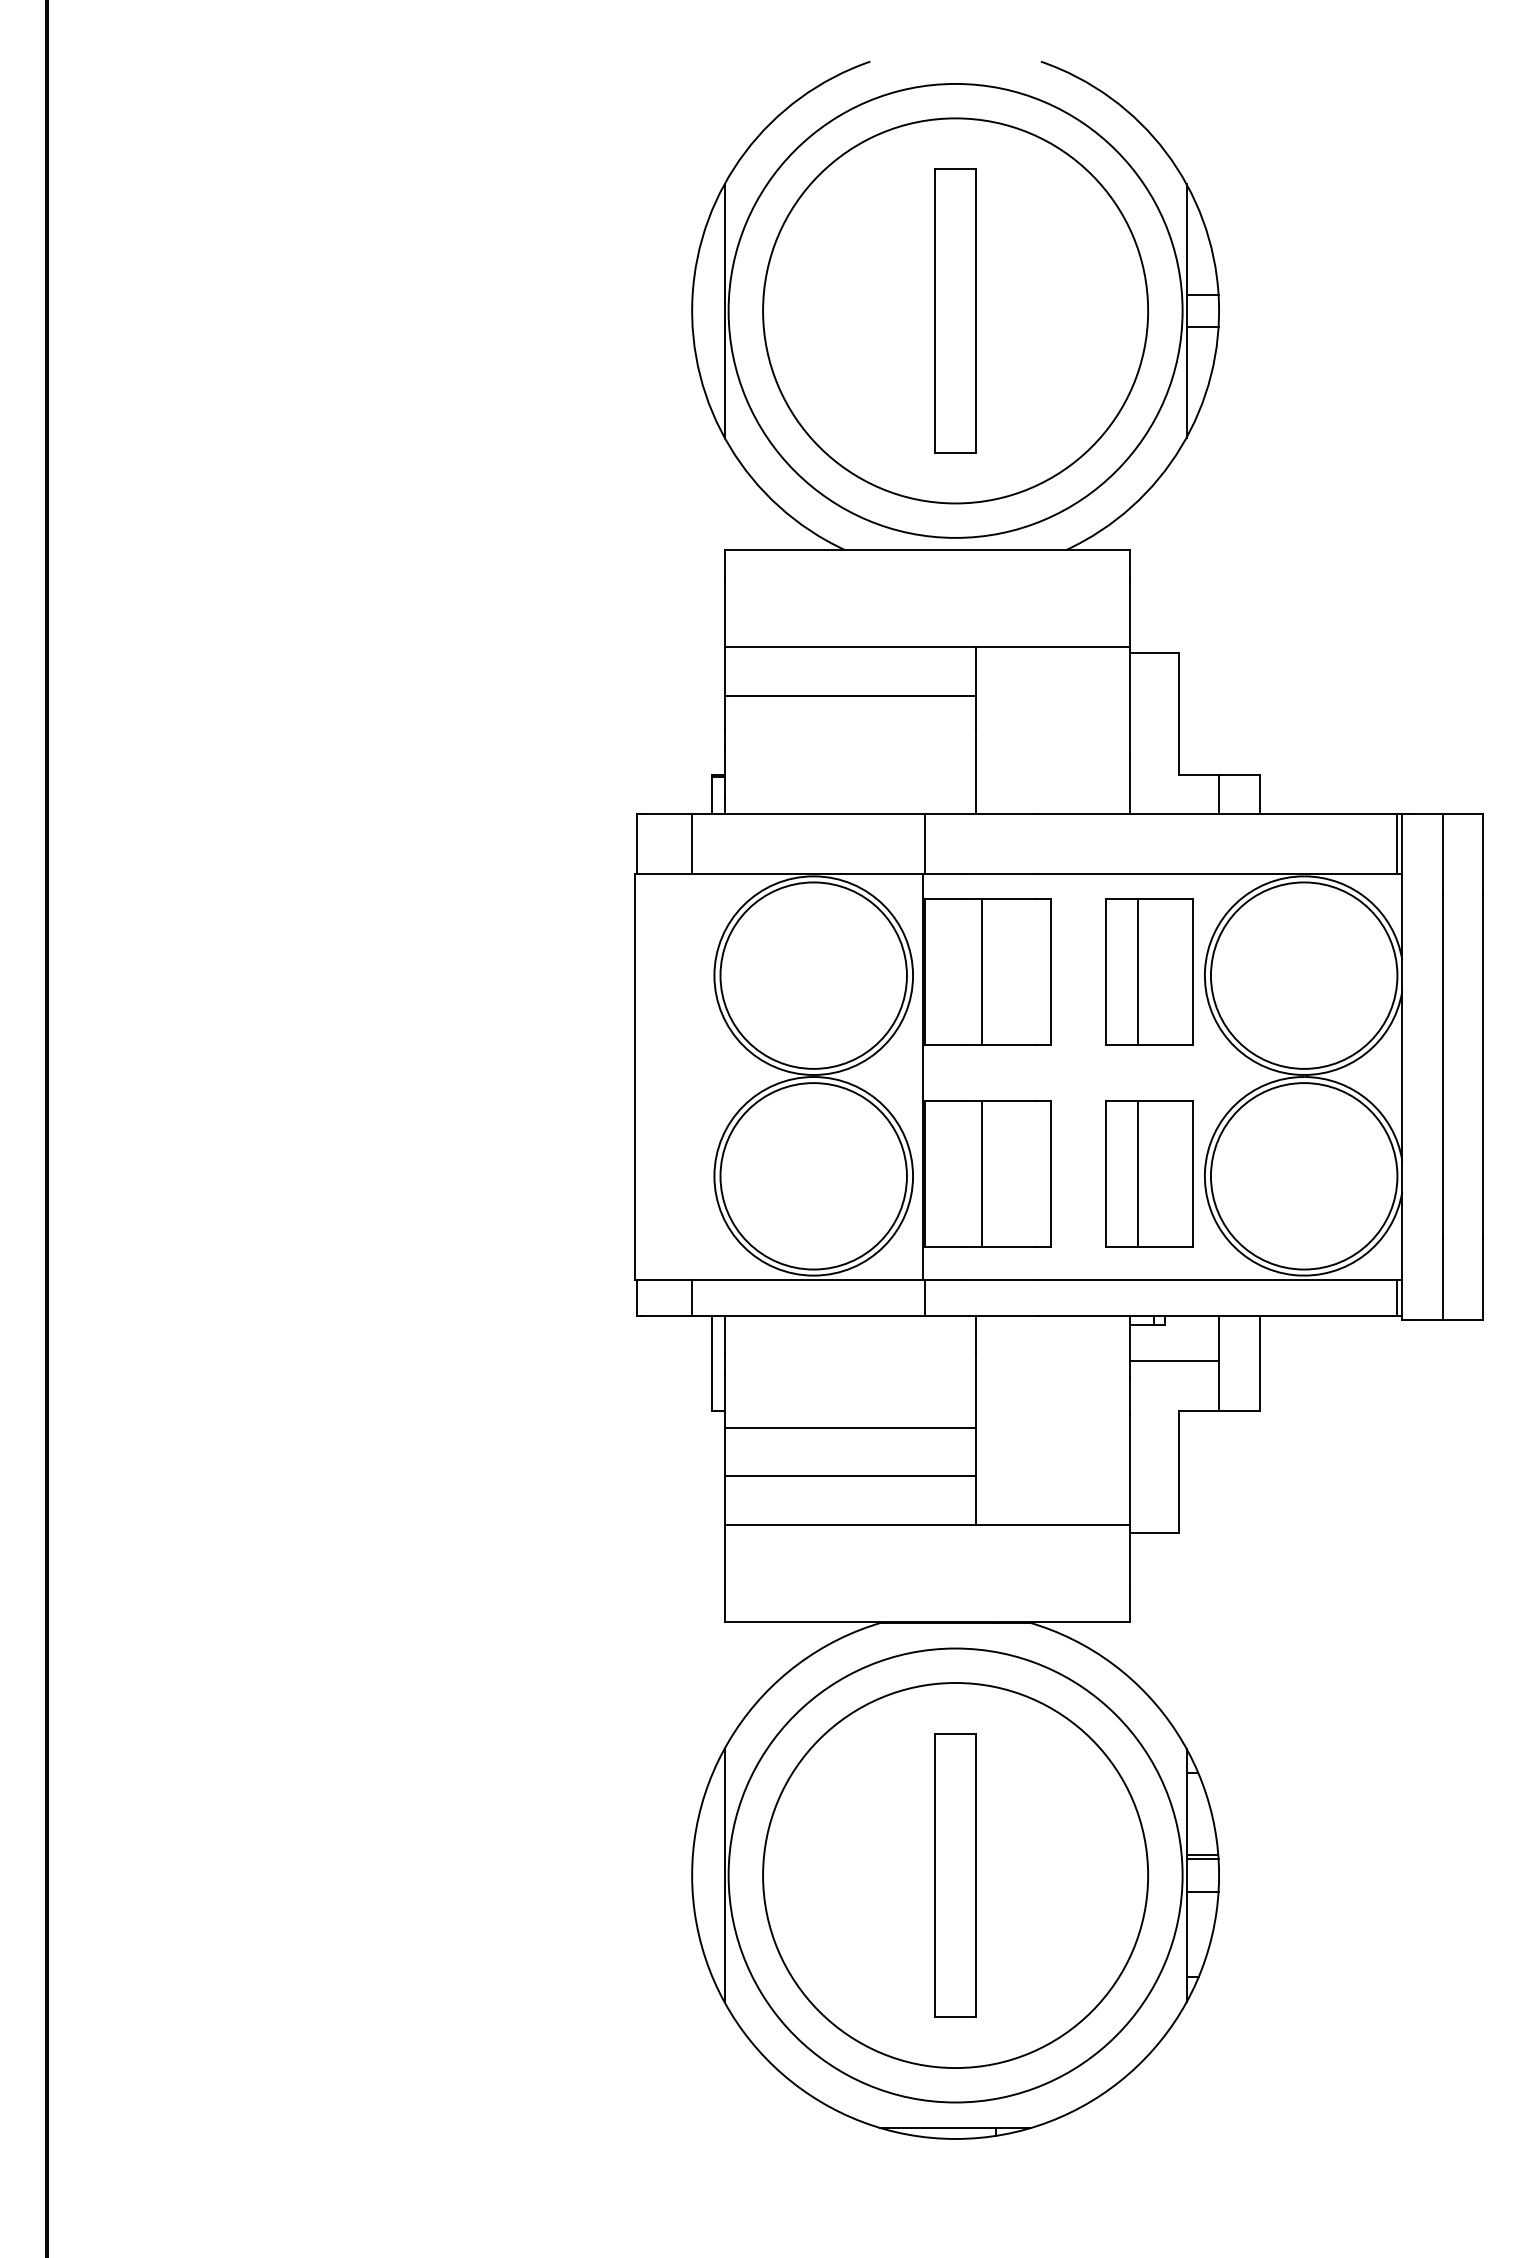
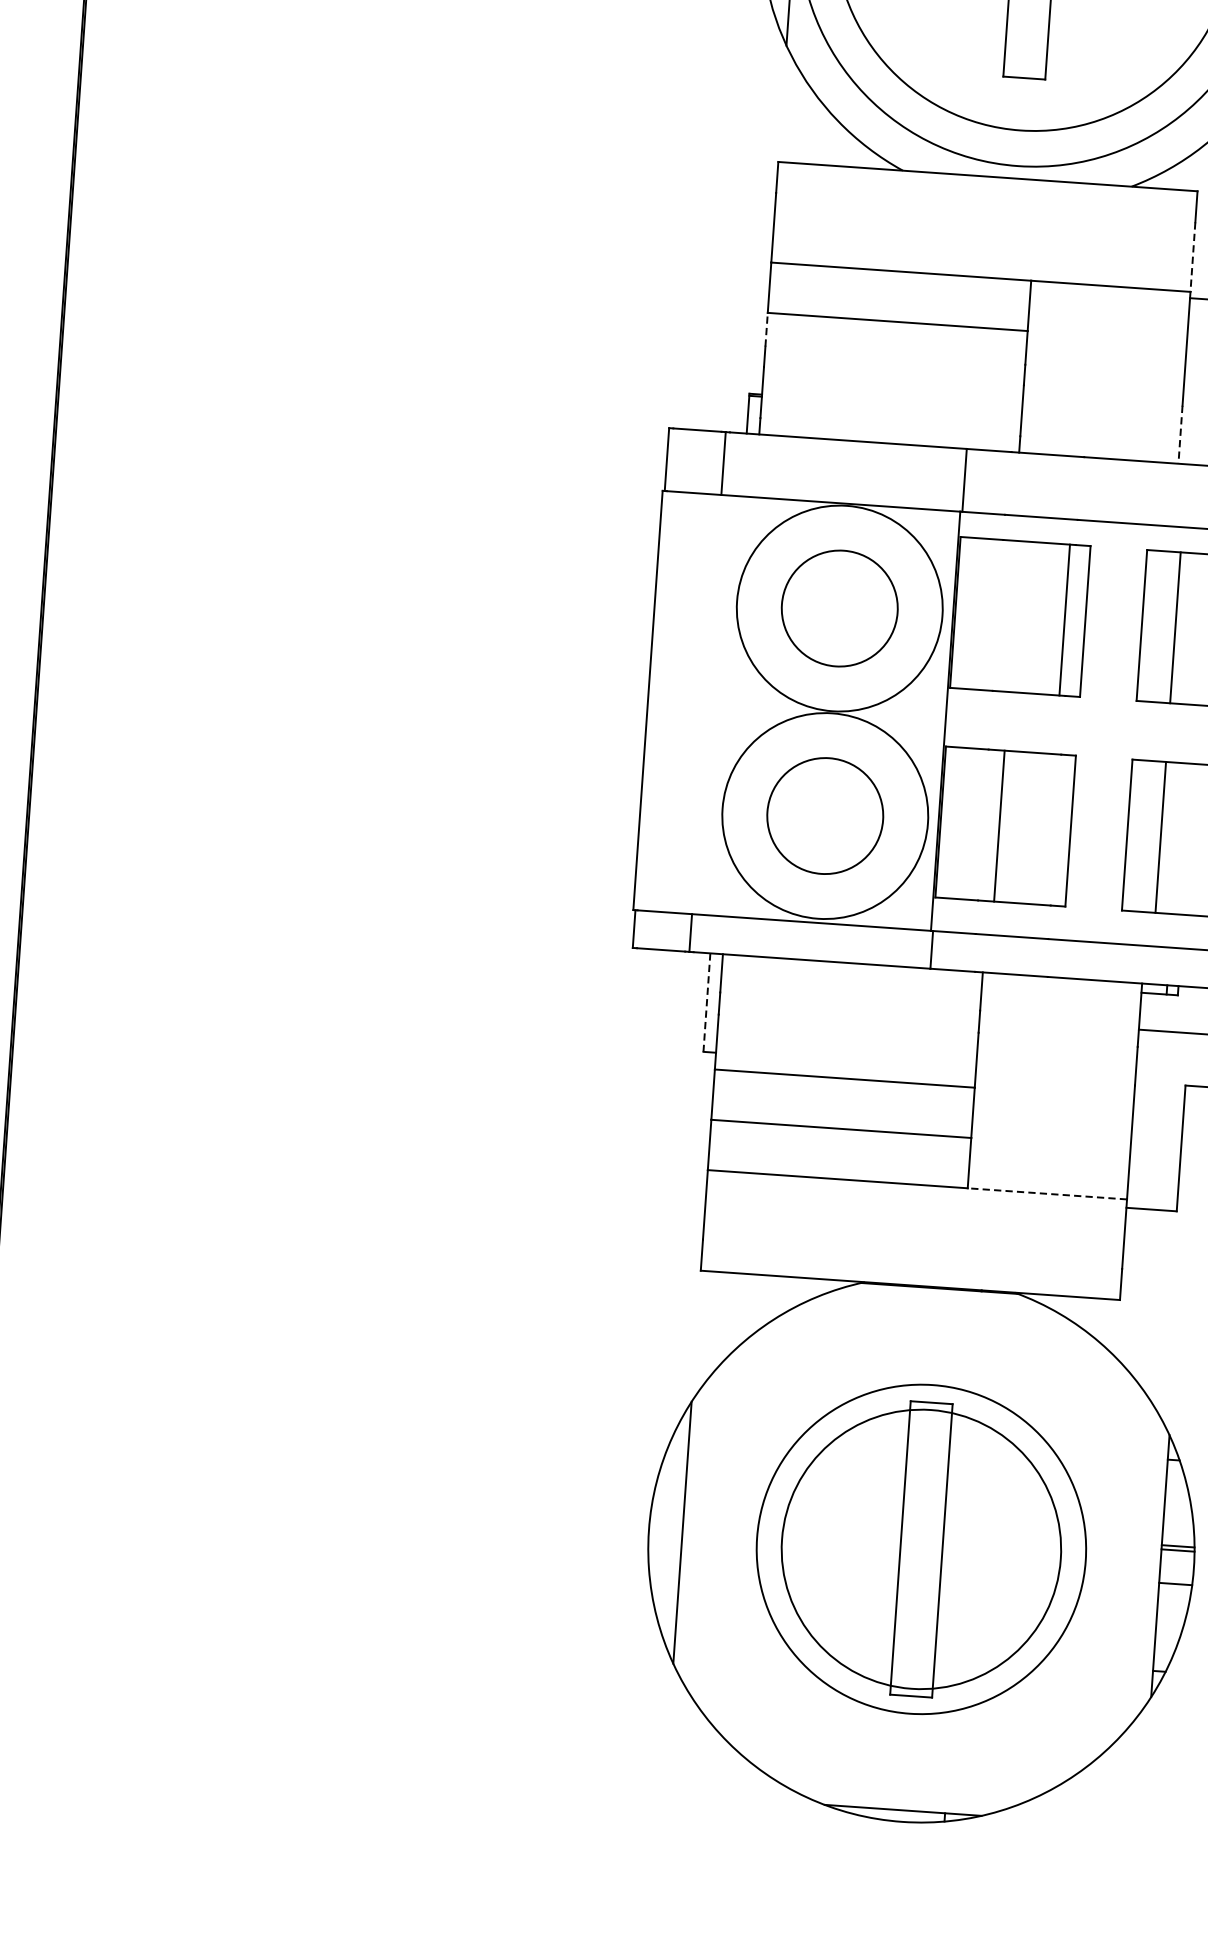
line: (1129, 613) -> (1192, 256), solid -> dashed
line: (724, 711) -> (766, 328), solid -> dashed
line: (1129, 786) -> (1180, 435), solid -> dashed
line: (981, 971) -> (1064, 619), moved
circle: (813, 975) -> (839, 608), size x0.6
circle: (813, 1176) -> (825, 816), size x0.6
line: (712, 1363) -> (707, 1002), solid -> dashed
line: (1052, 1524) -> (1047, 1193), solid -> dashed
circle: (955, 1875) -> (921, 1549), size x0.7
circle: (955, 1875) -> (921, 1549), size x0.7

